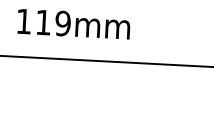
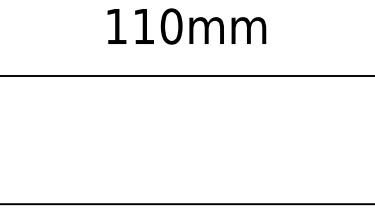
text: (63, 23) -> (171, 26), 119mm -> 110mm

